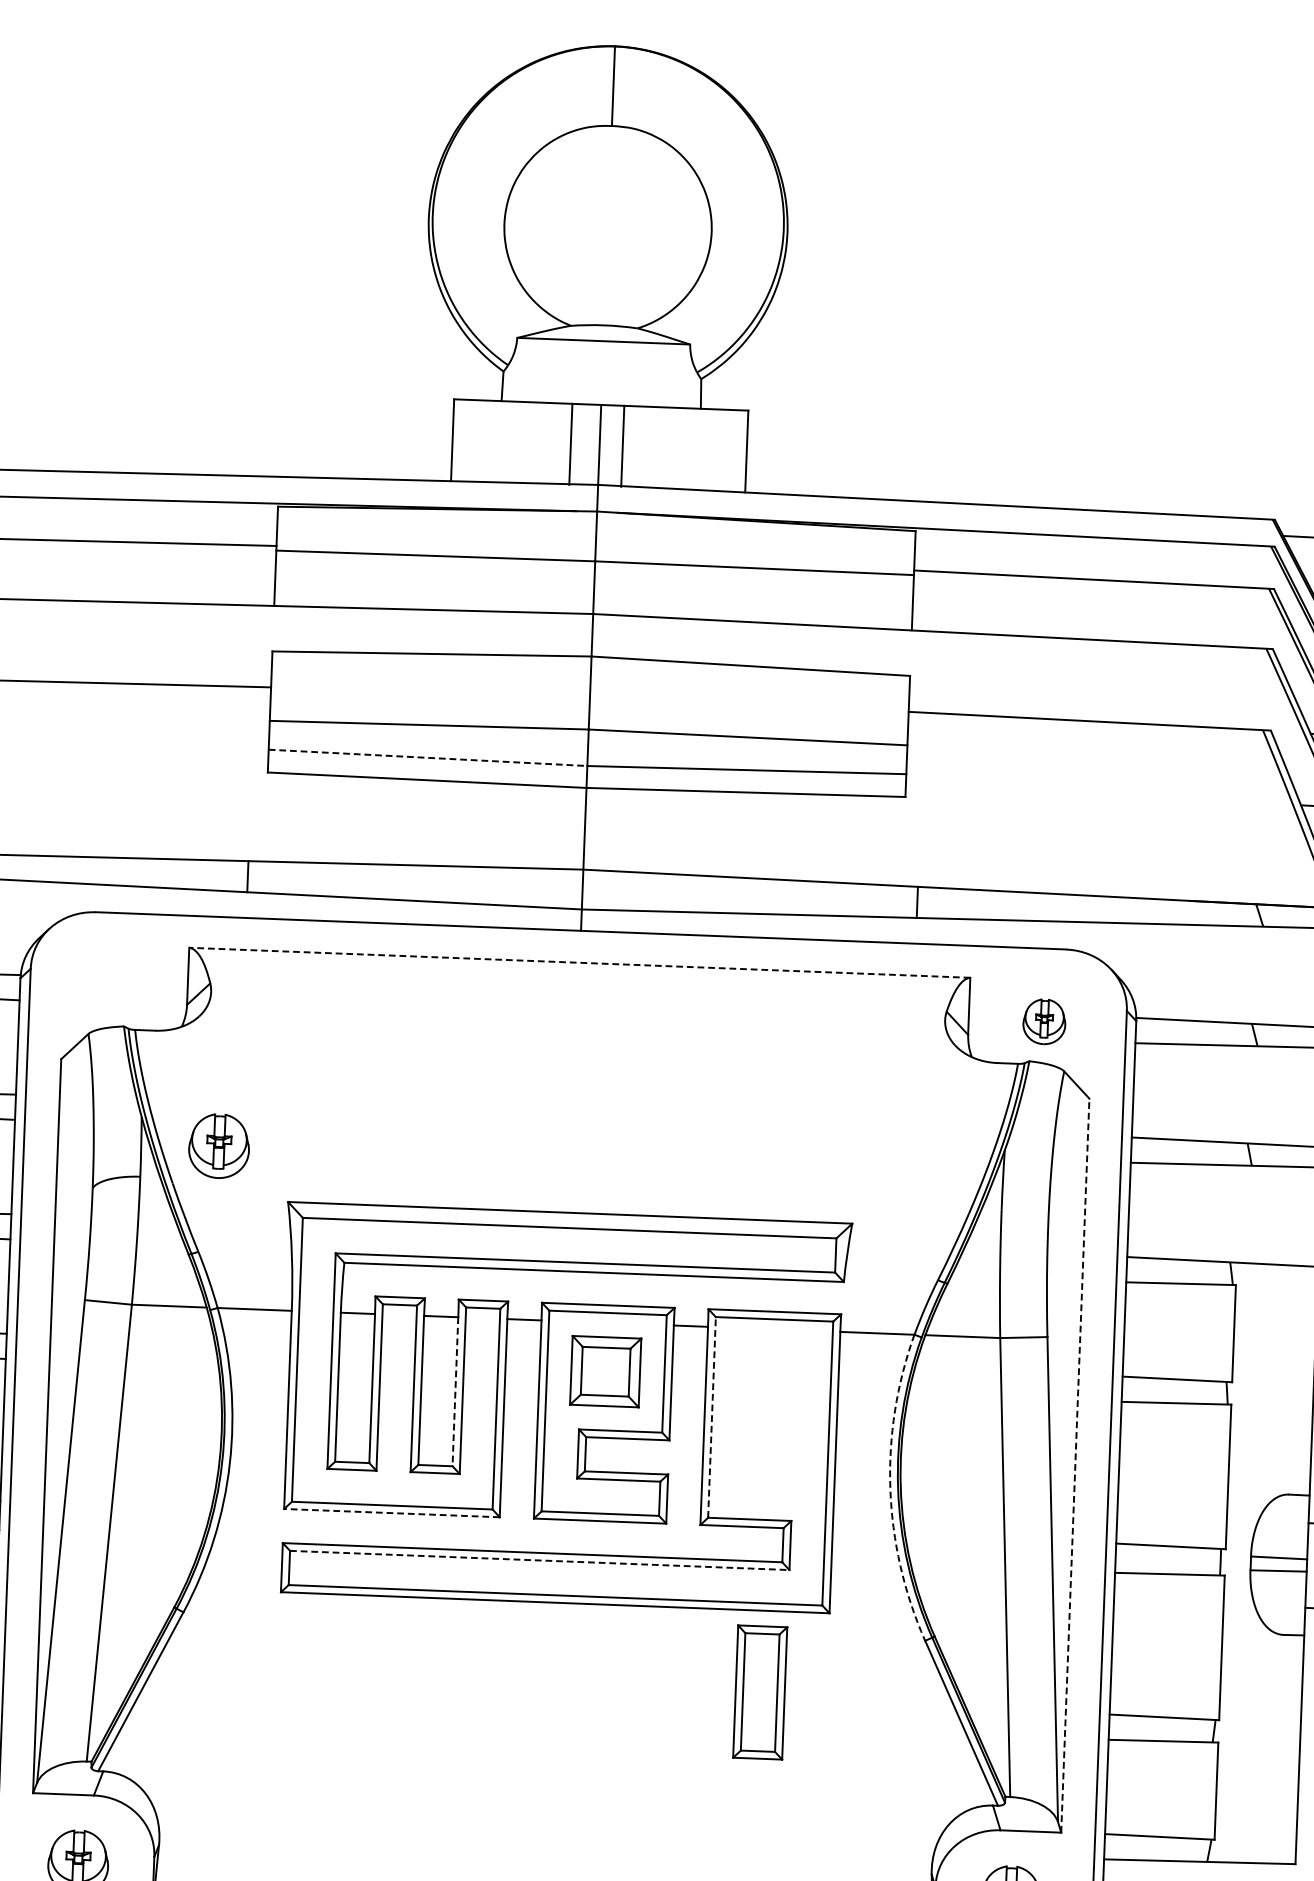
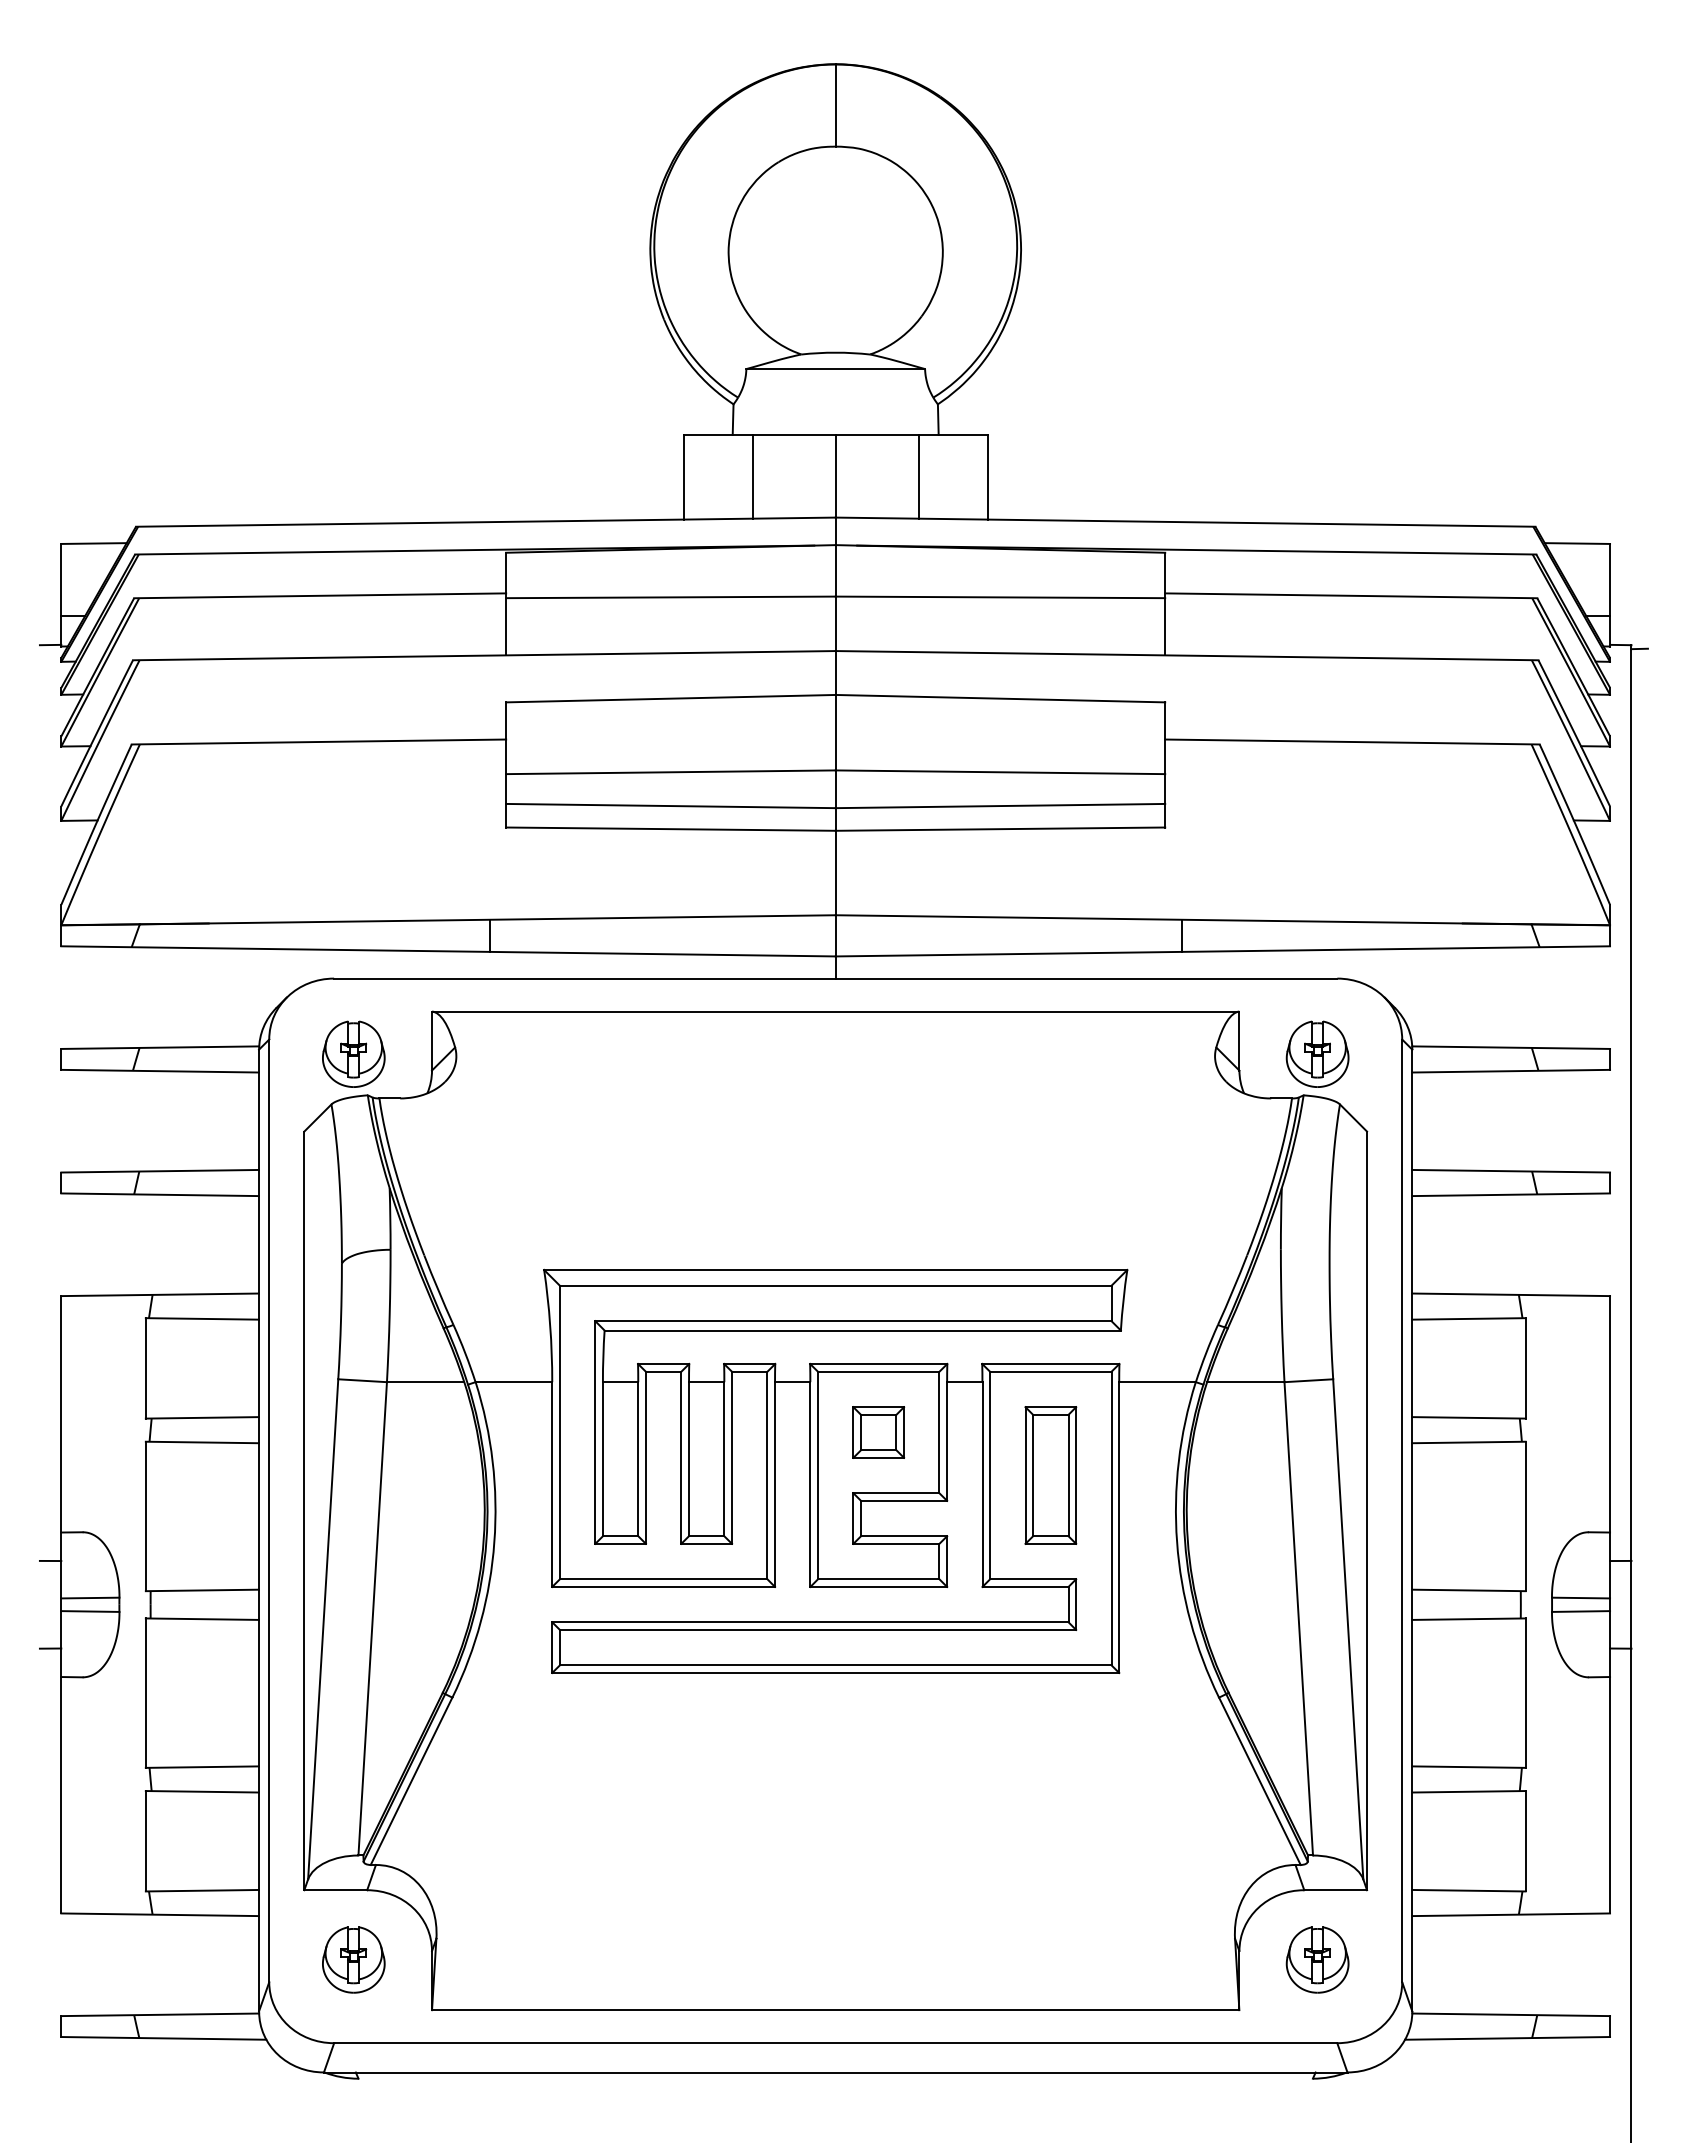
line: (570, 444) -> (752, 476), moved
line: (622, 446) -> (918, 476), moved
line: (427, 758) -> (670, 806), dashed -> solid
line: (579, 962) -> (835, 1011), dashed -> solid
part: (1044, 1021) -> (1317, 1053), size x1.43
part: (218, 1145) -> (353, 1053), moved
part: (605, 1371) -> (878, 1432), size x0.71
line: (455, 1392) -> (724, 1459), dashed -> solid
line: (712, 1417) -> (990, 1475), dashed -> solid
line: (1075, 1465) -> (1367, 1510), dashed -> solid
arc: (890, 1489) -> (1177, 1542), dashed -> solid
line: (391, 1512) -> (663, 1586), dashed -> solid
line: (540, 1560) -> (818, 1629), dashed -> solid
part: (759, 1692) -> (1050, 1475), moved

